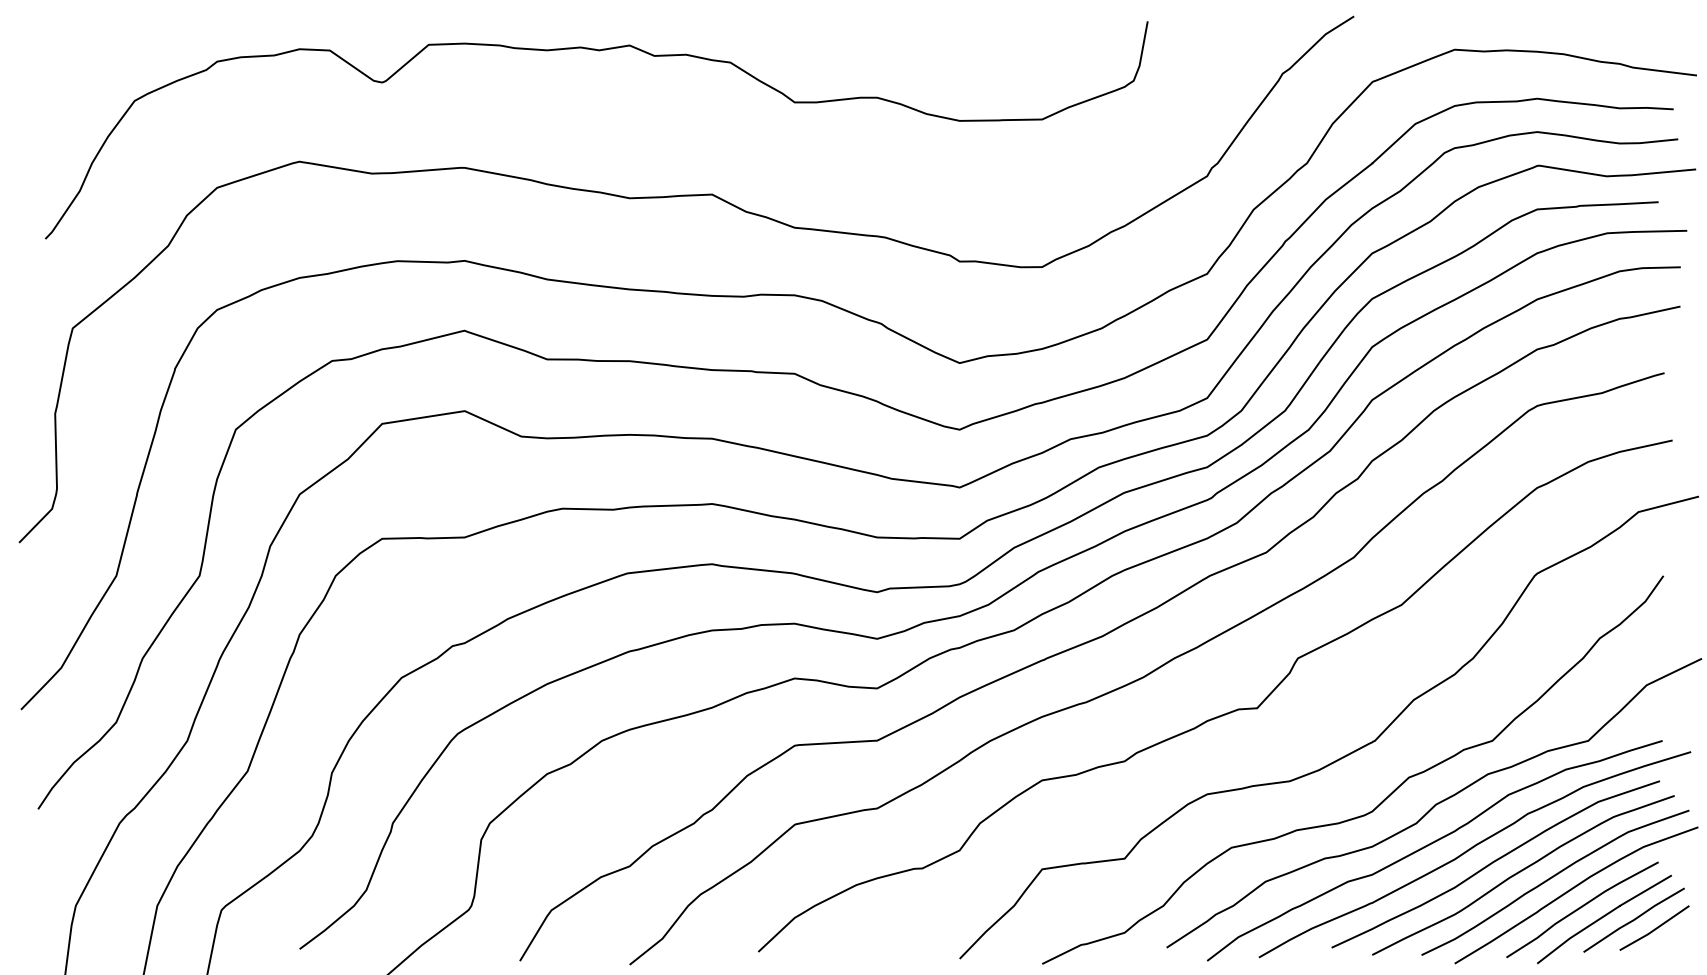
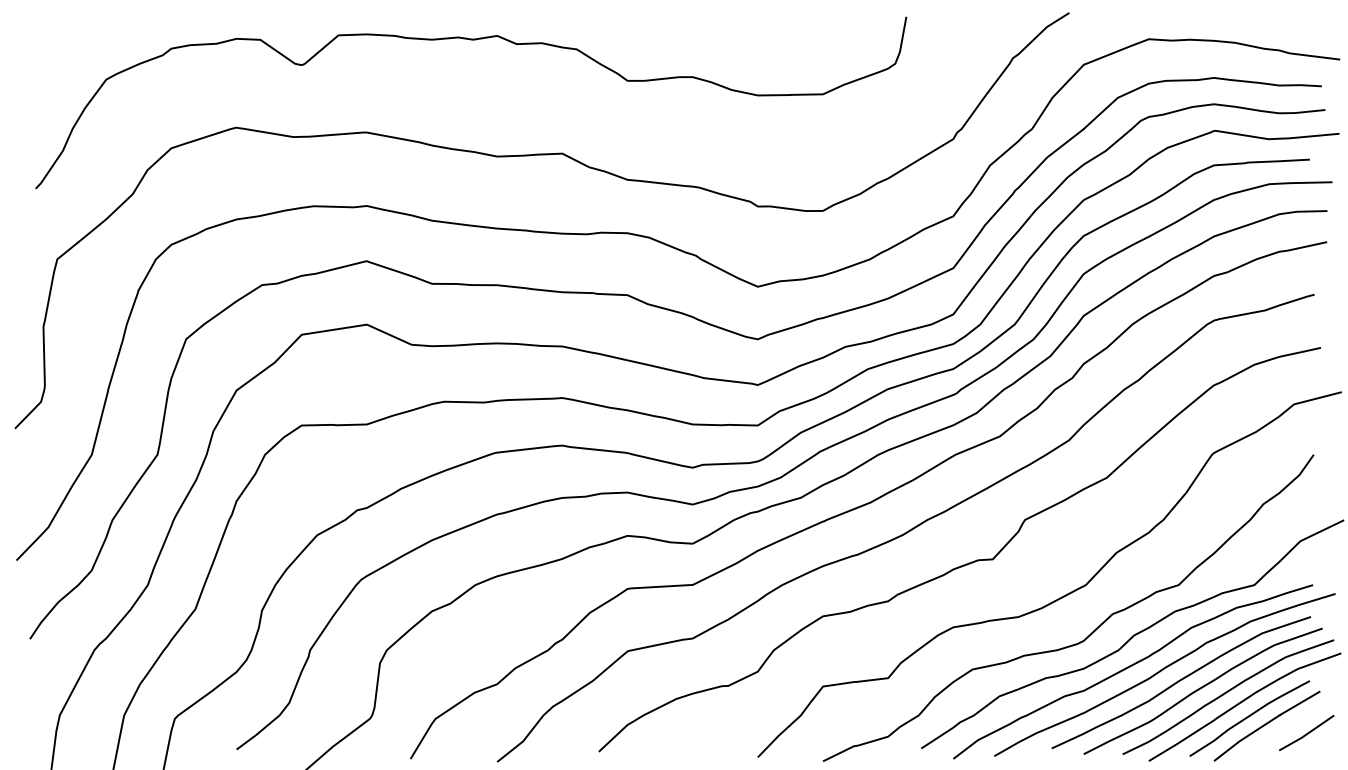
line: (1634, 919) -> (1290, 726), removed

